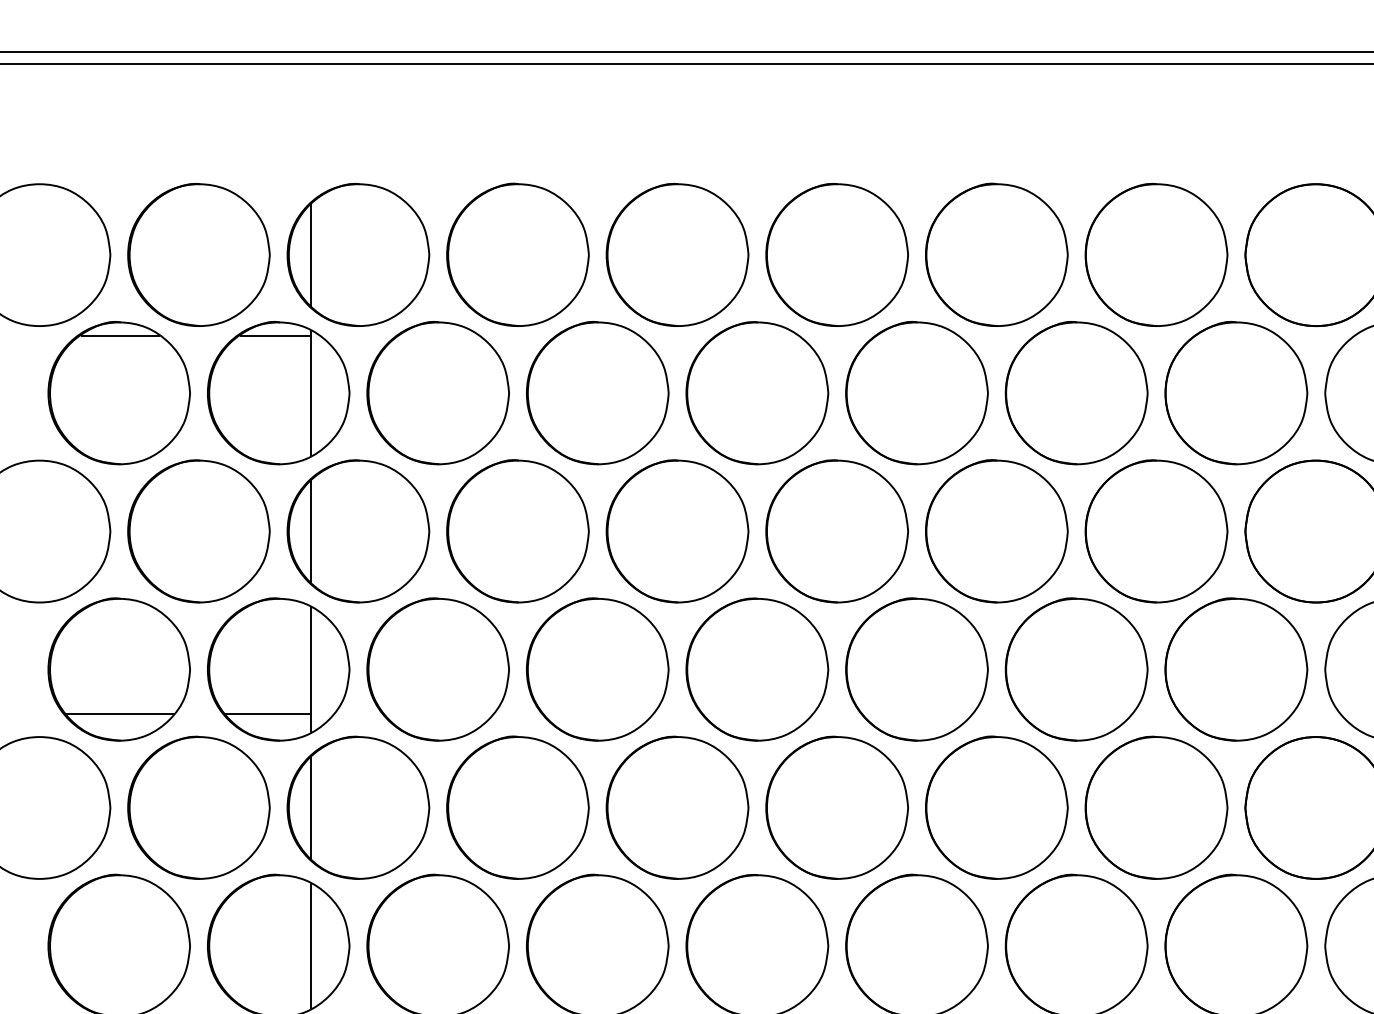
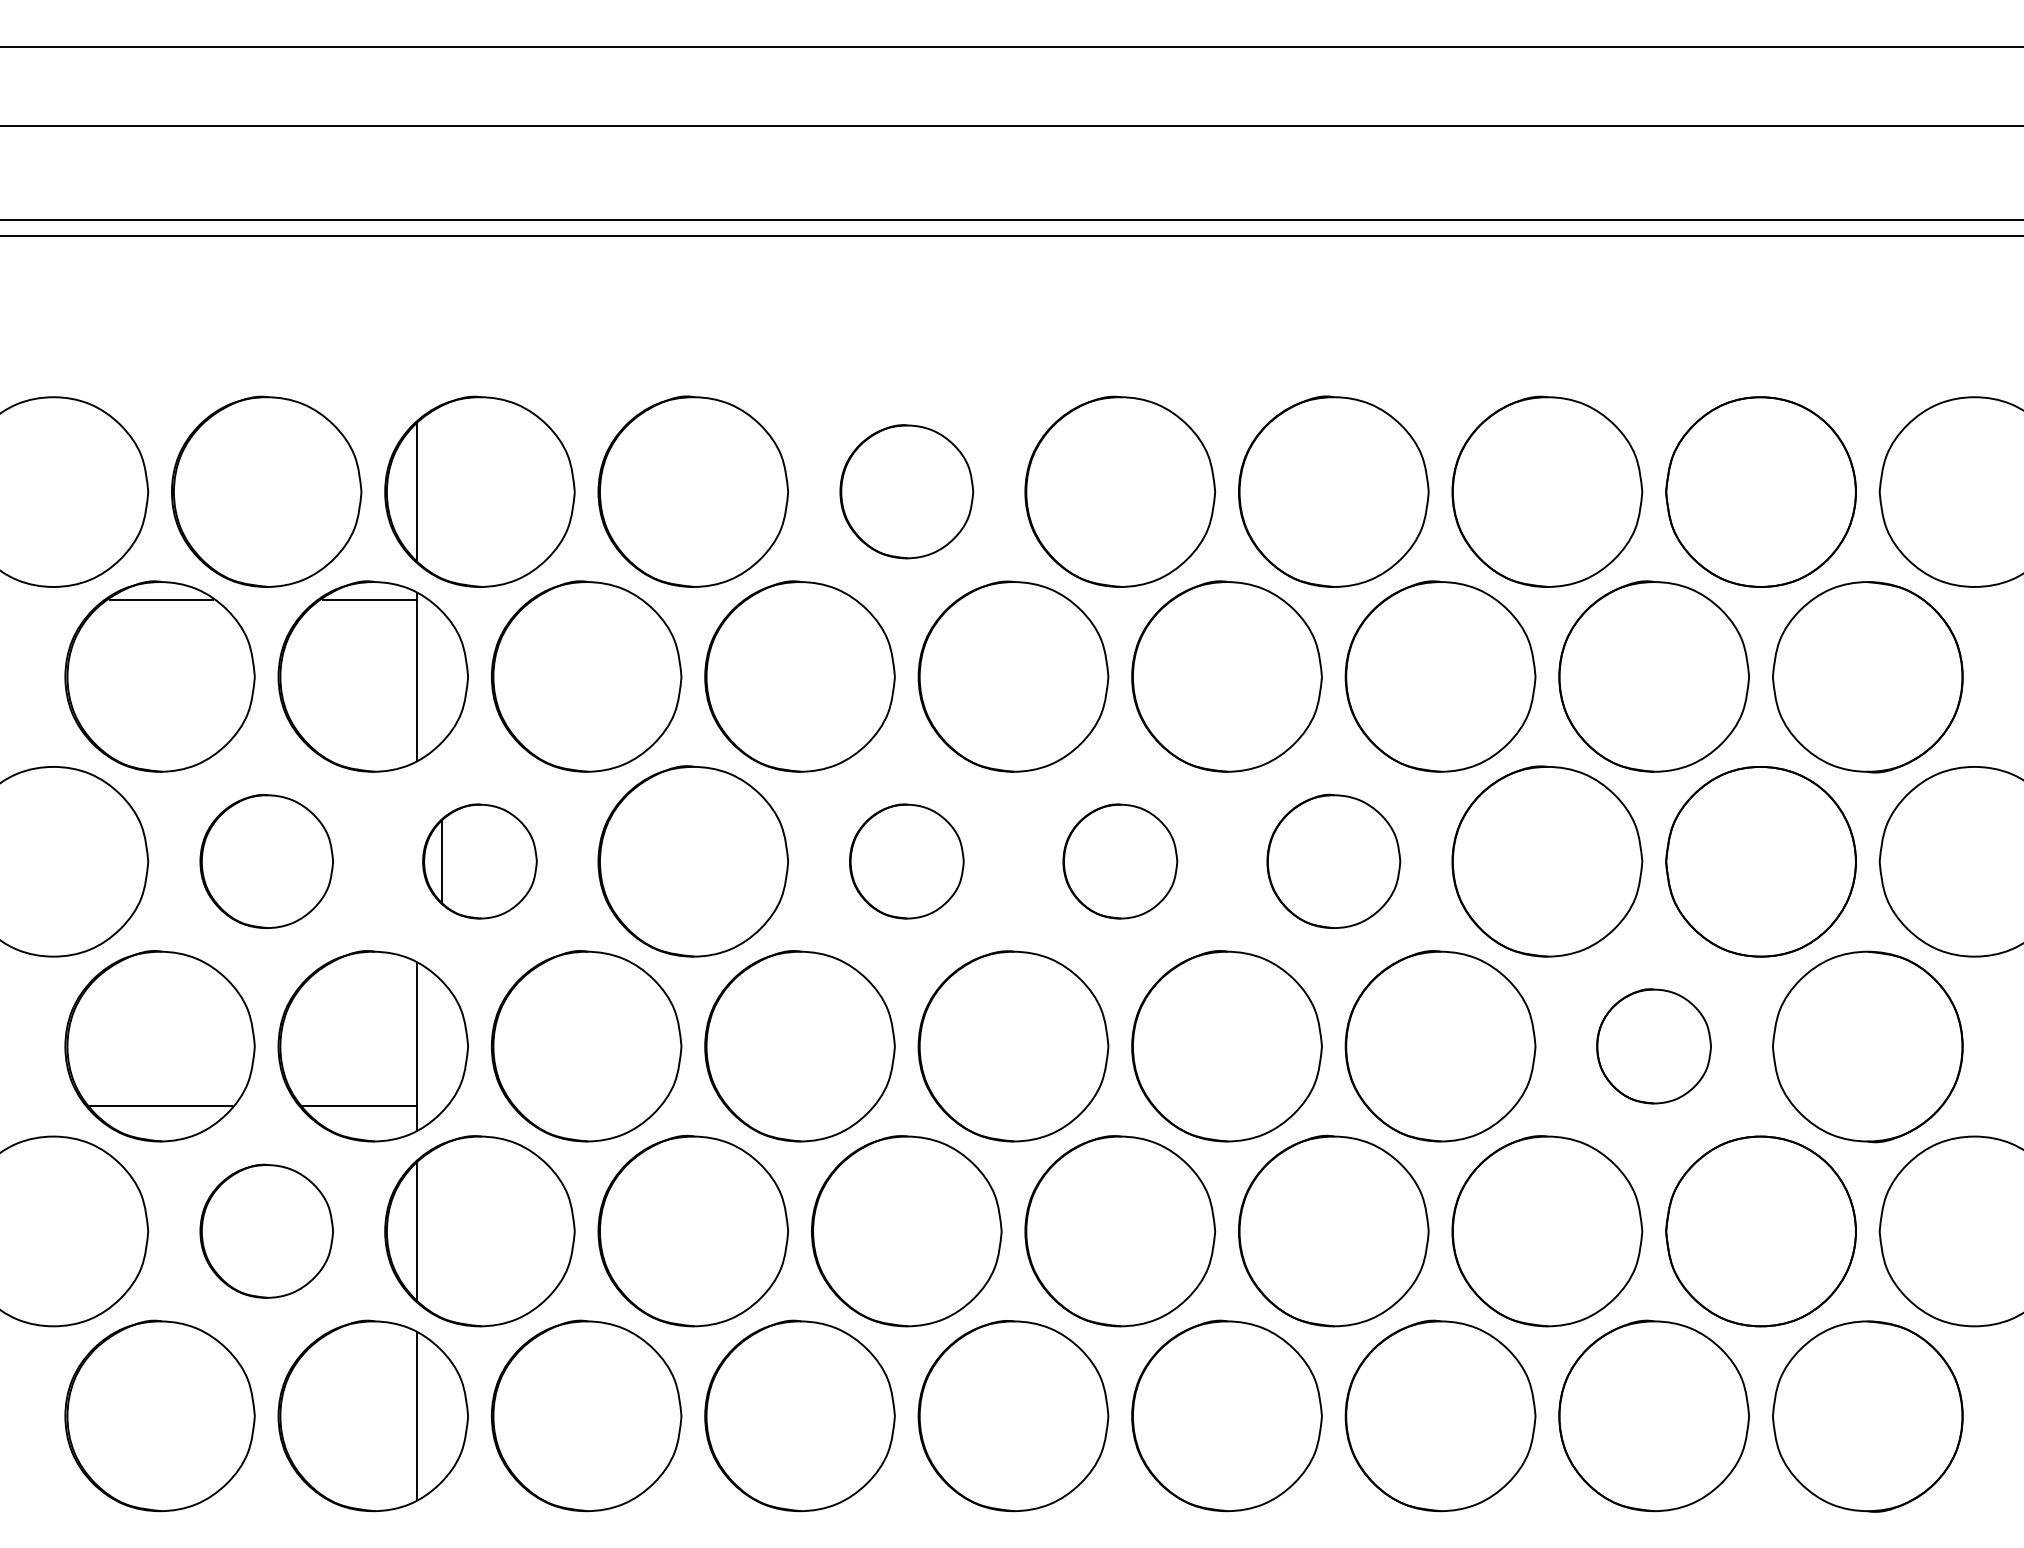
part: (677, 254) -> (906, 491), size x0.7
part: (198, 531) -> (266, 861), size x0.7
part: (358, 531) -> (479, 861), size x0.6
part: (677, 531) -> (906, 861), size x0.6
part: (837, 531) -> (1120, 861), size x0.6
part: (996, 531) -> (1333, 861), size x0.7
part: (1235, 669) -> (1653, 1046), size x0.6
part: (198, 808) -> (266, 1231), size x0.7

